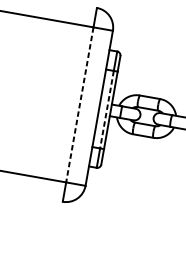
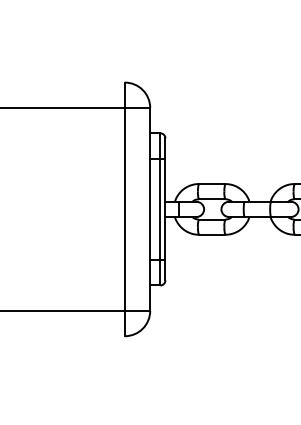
line: (79, 104) -> (124, 209), dashed -> solid
line: (107, 109) -> (160, 209), dashed -> solid

